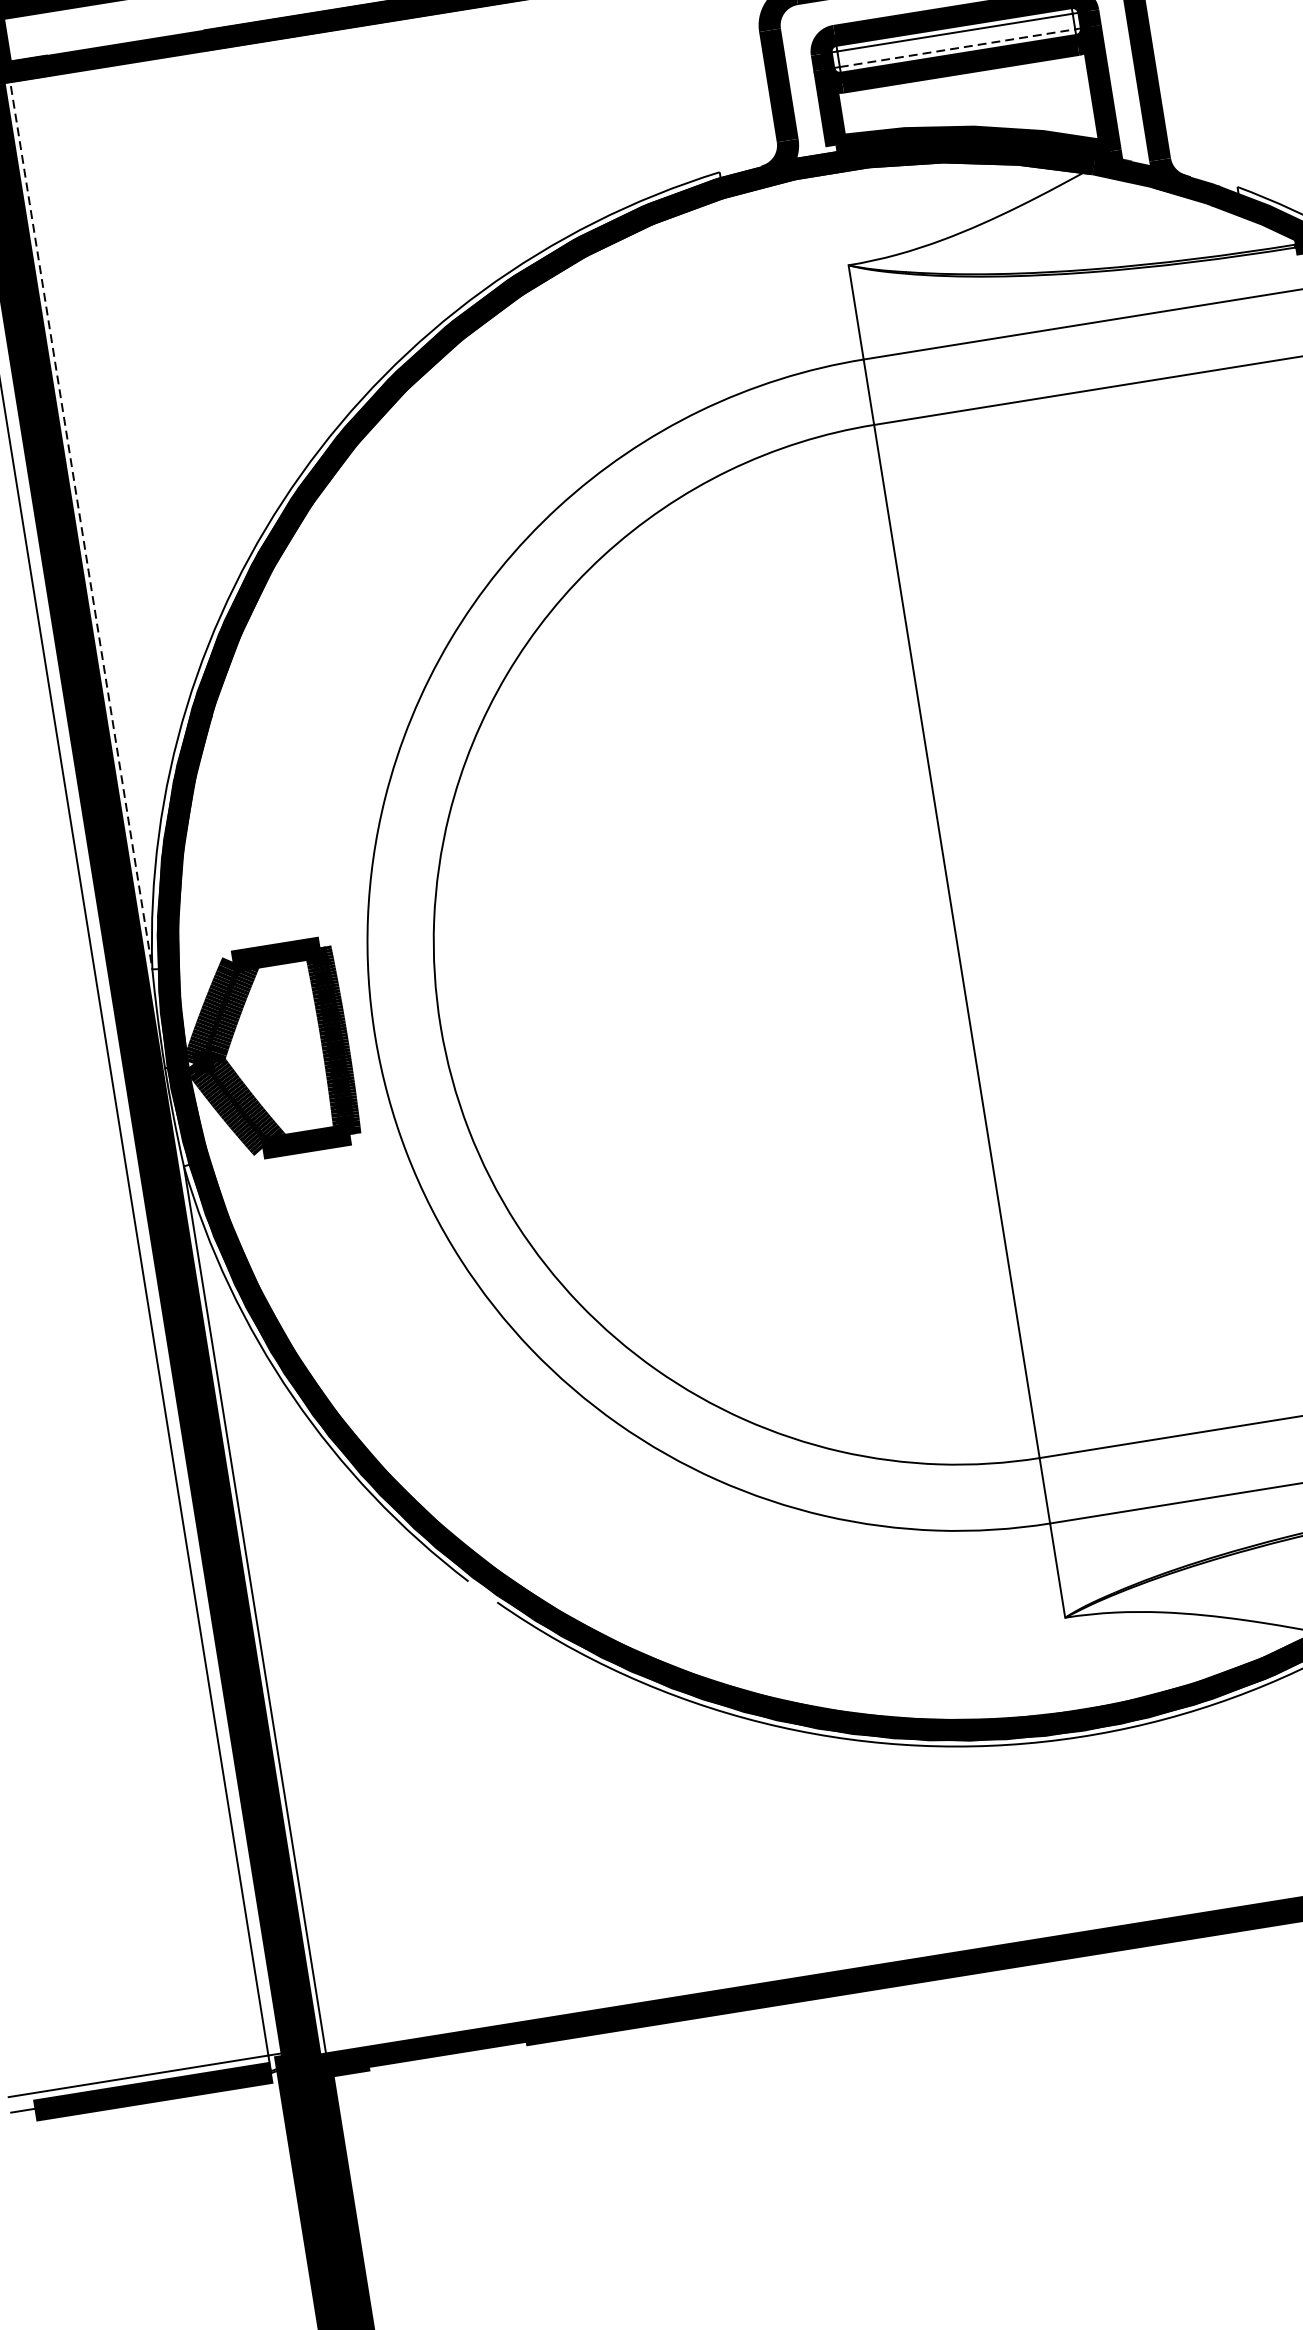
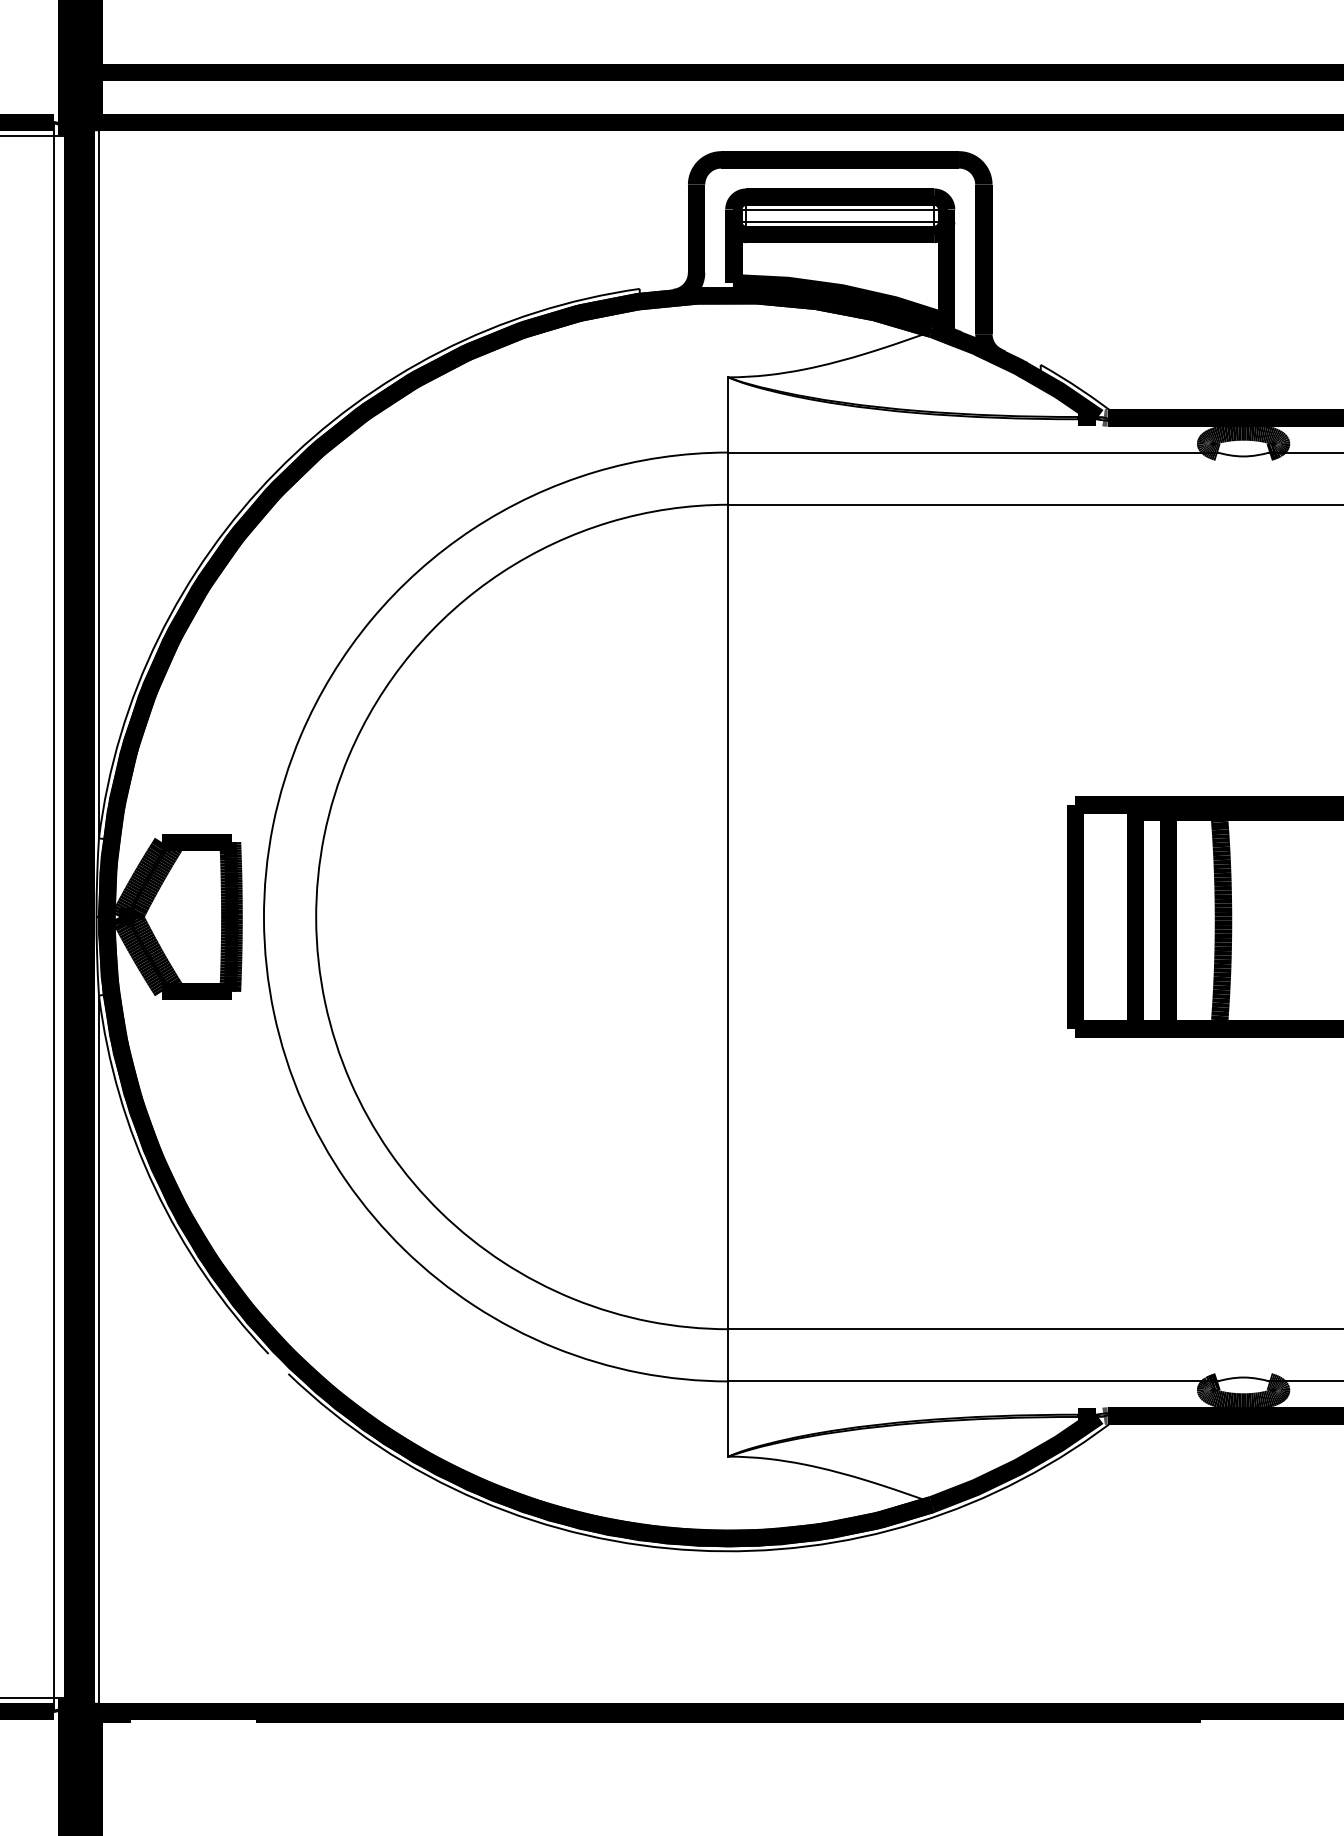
line: (957, 48) -> (840, 222), dashed -> solid
line: (79, 520) -> (98, 480), dashed -> solid

